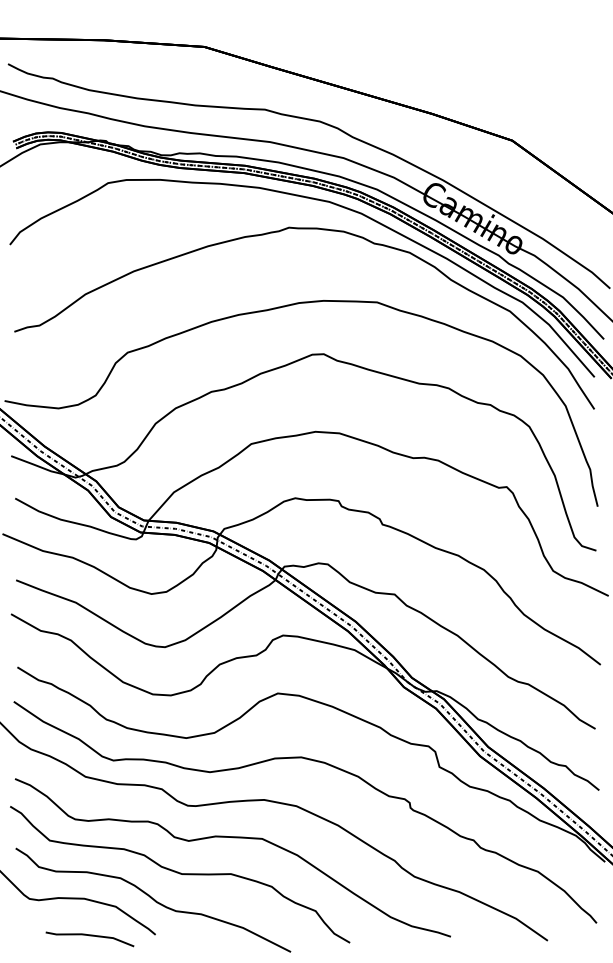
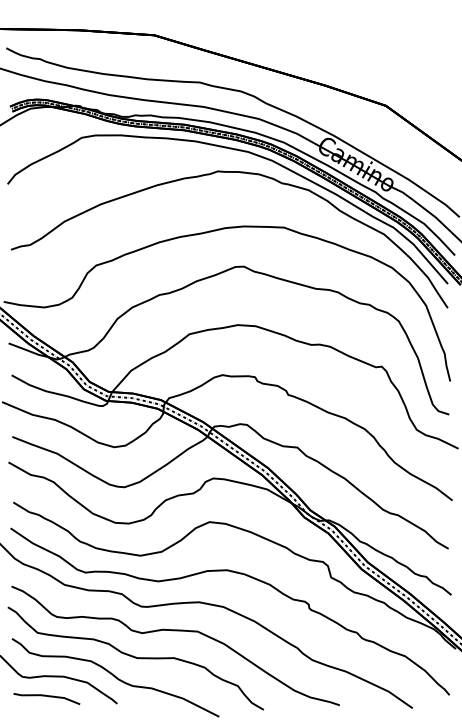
line: (89, 936) -> (46, 696), moved

